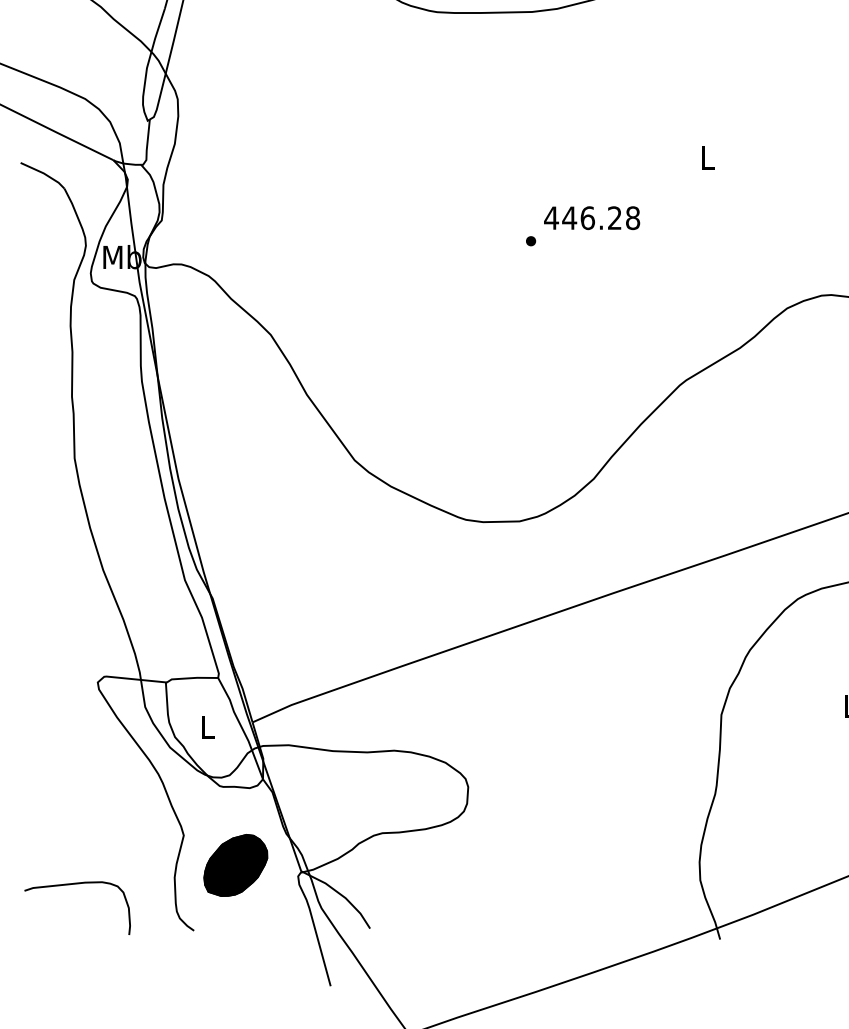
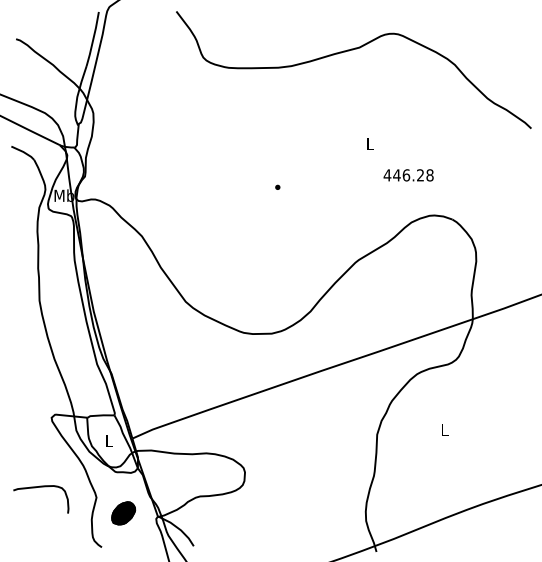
text: (591, 218) -> (408, 175), moved
part: (235, 865) -> (123, 513), size x0.7
curve: (78, 885) -> (41, 487), moved

